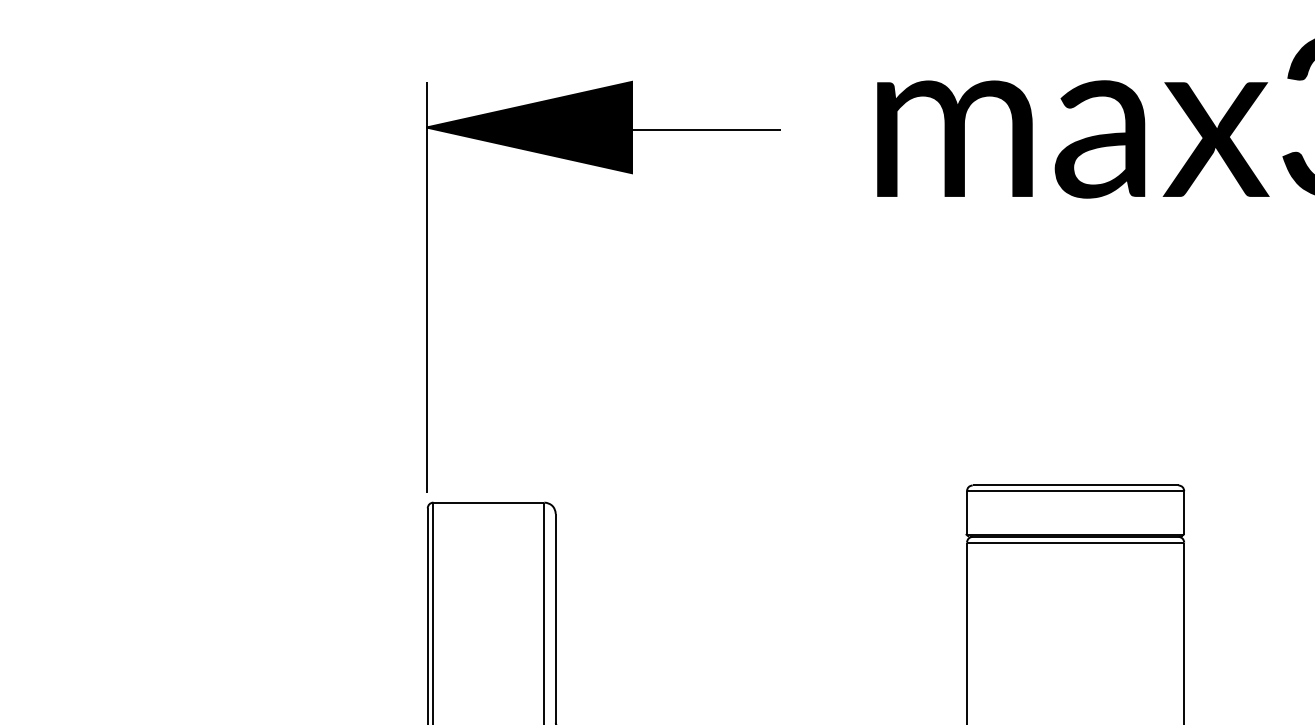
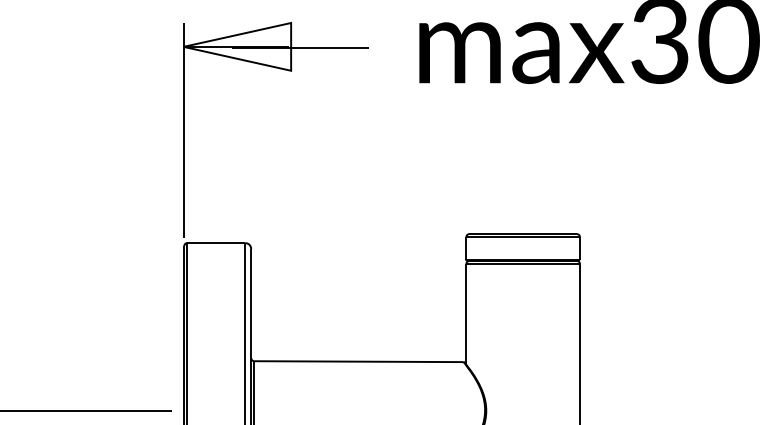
fill: (529, 126) -> (237, 46), removed

